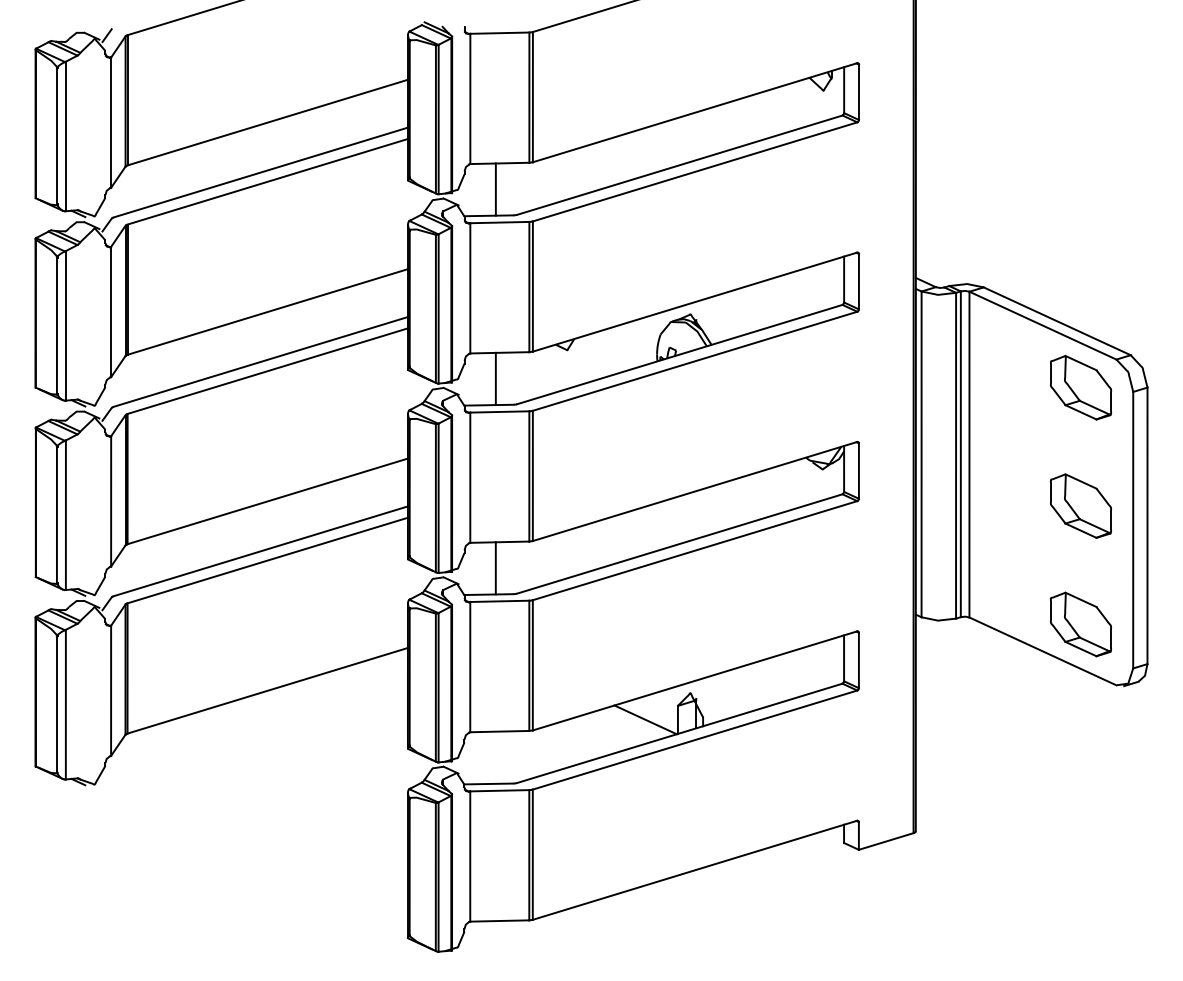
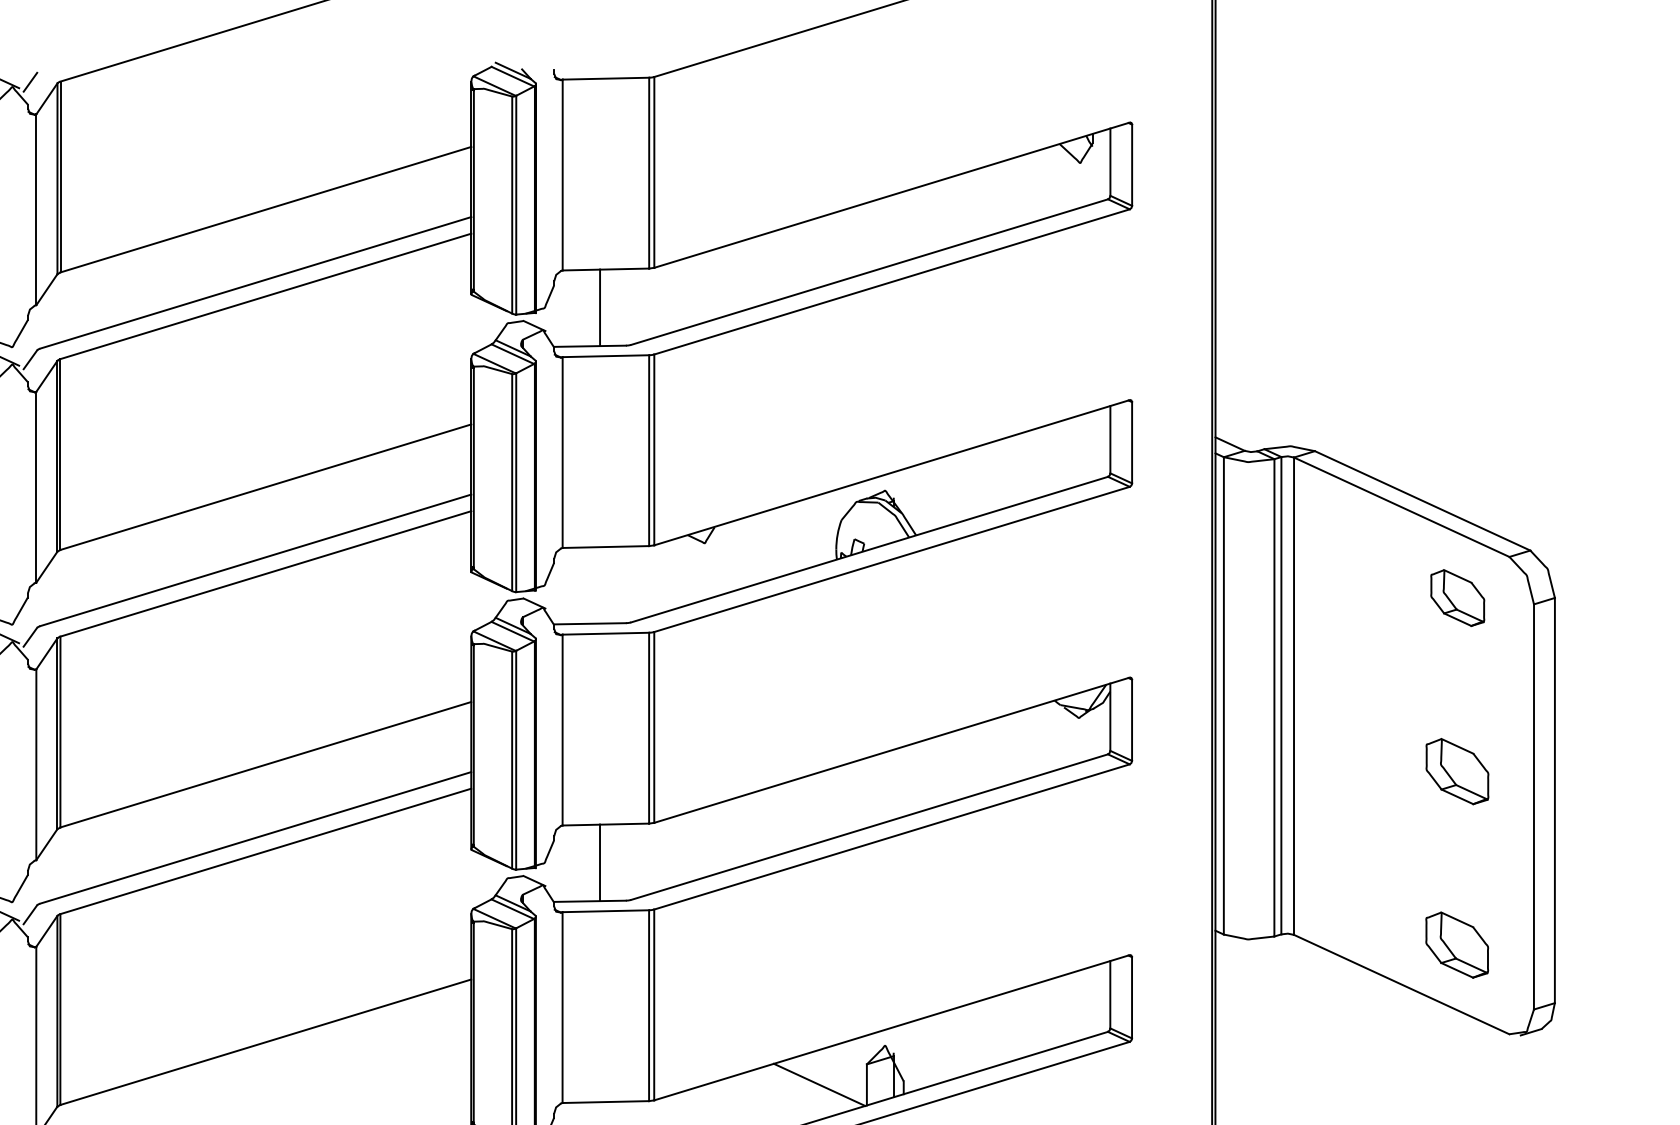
line: (495, 378) -> (599, 584), removed
part: (1081, 387) -> (1458, 597), size x0.6
part: (1080, 505) -> (1456, 770), size x0.7
part: (1080, 624) -> (1456, 945), size x0.7

